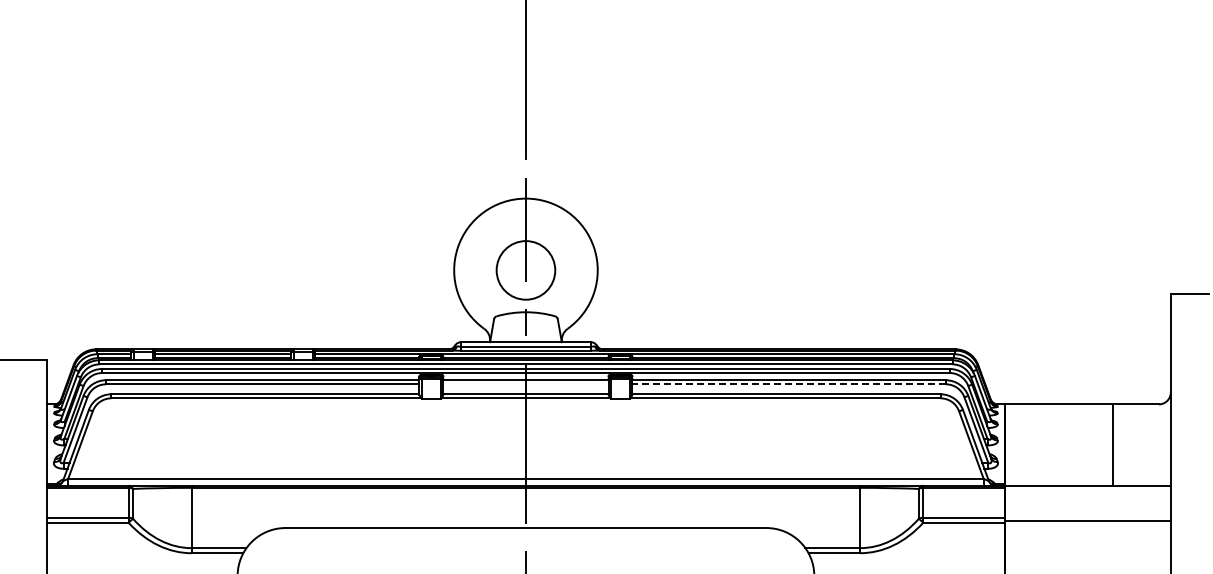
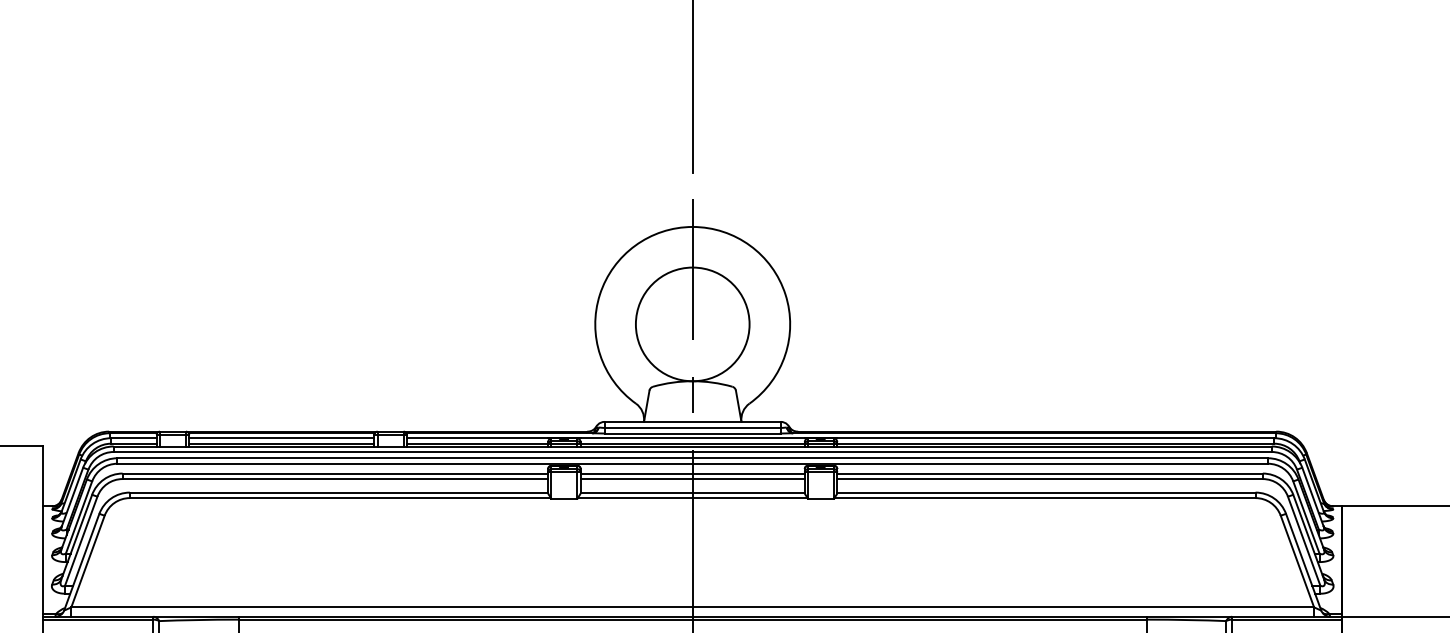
circle: (525, 270) -> (692, 324), size x1.43
line: (525, 384) -> (692, 479), added
line: (789, 384) -> (1050, 479), dashed -> solid

